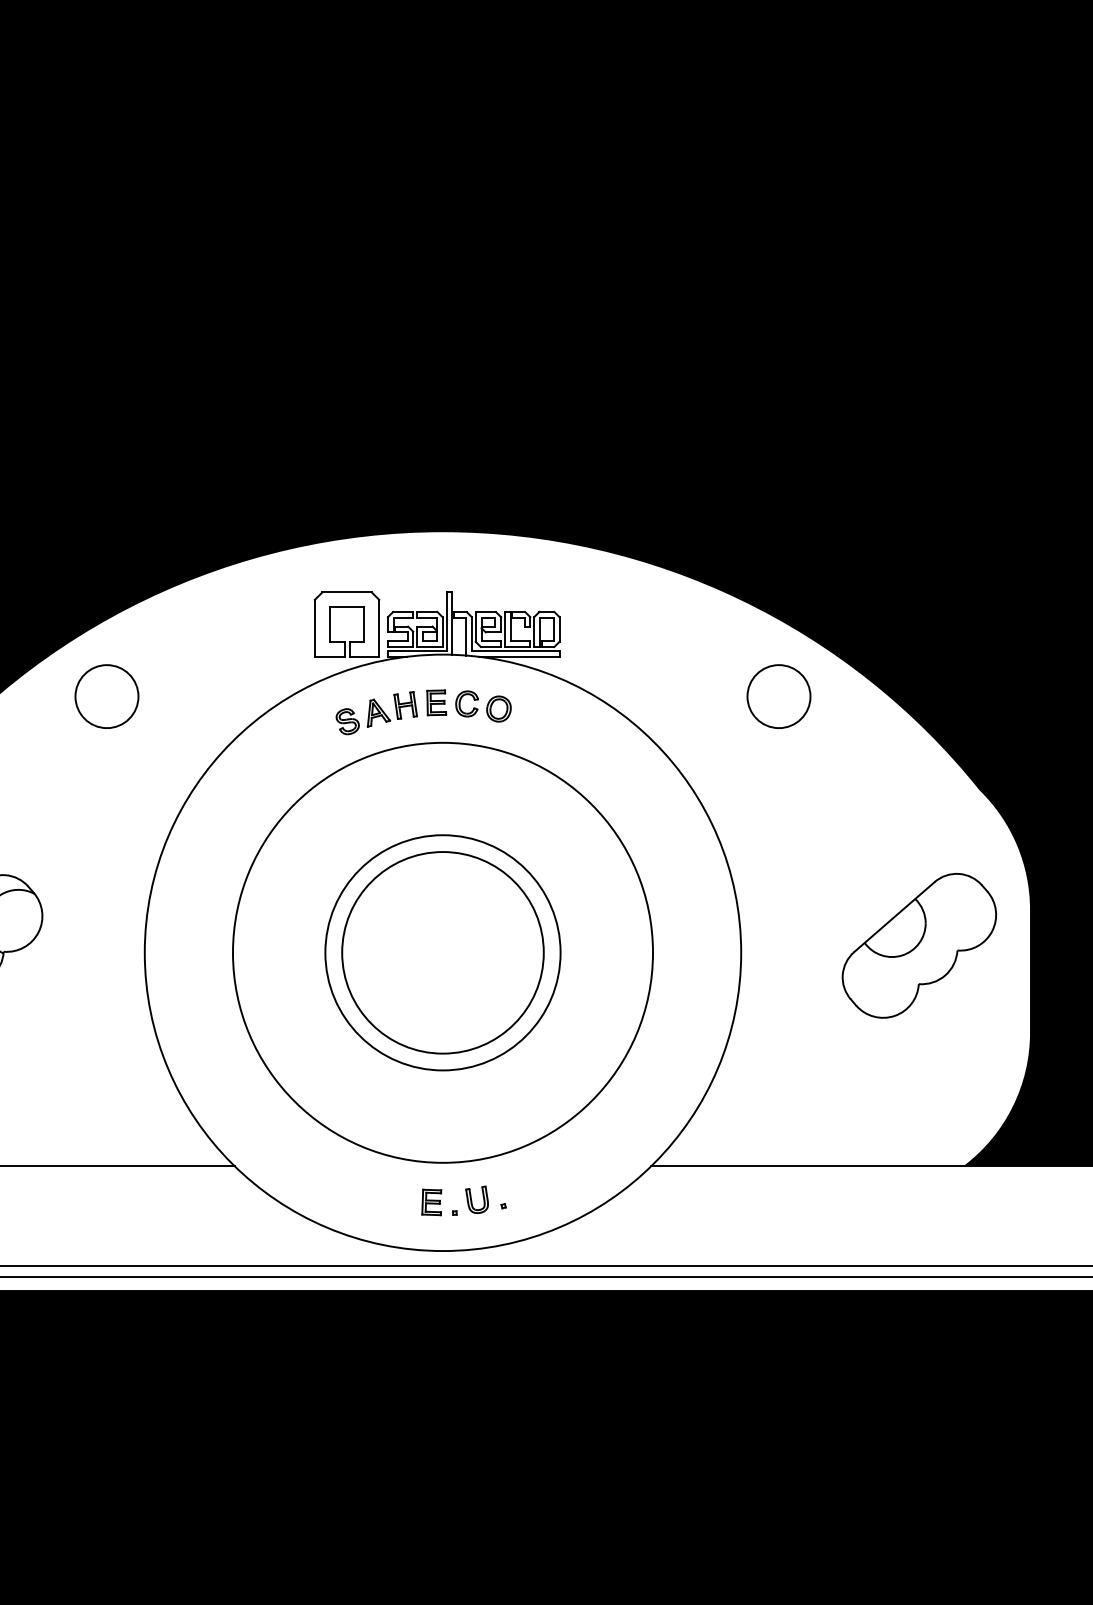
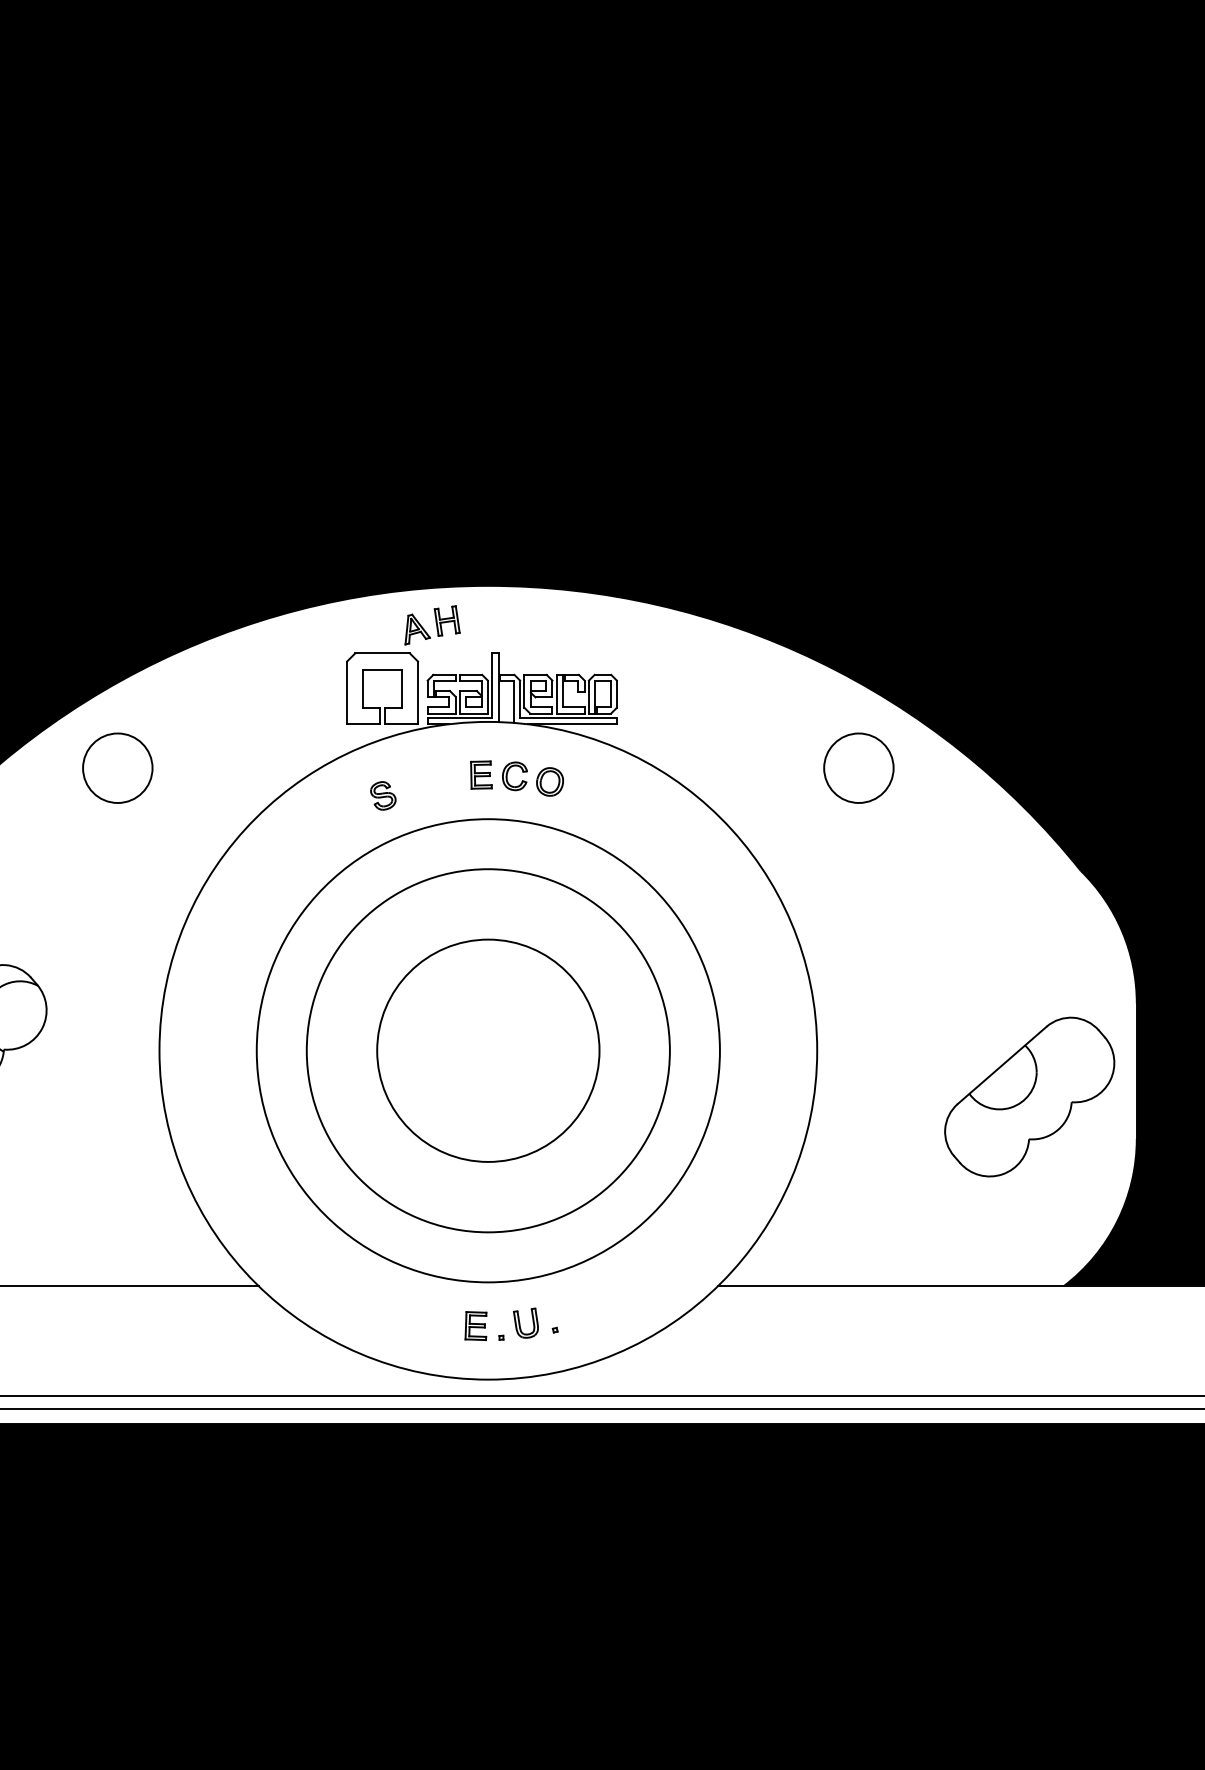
part: (392, 709) -> (432, 625), moved
part: (919, 945) -> (1029, 1096), moved
circle: (443, 952) -> (488, 1050), size x1.4

